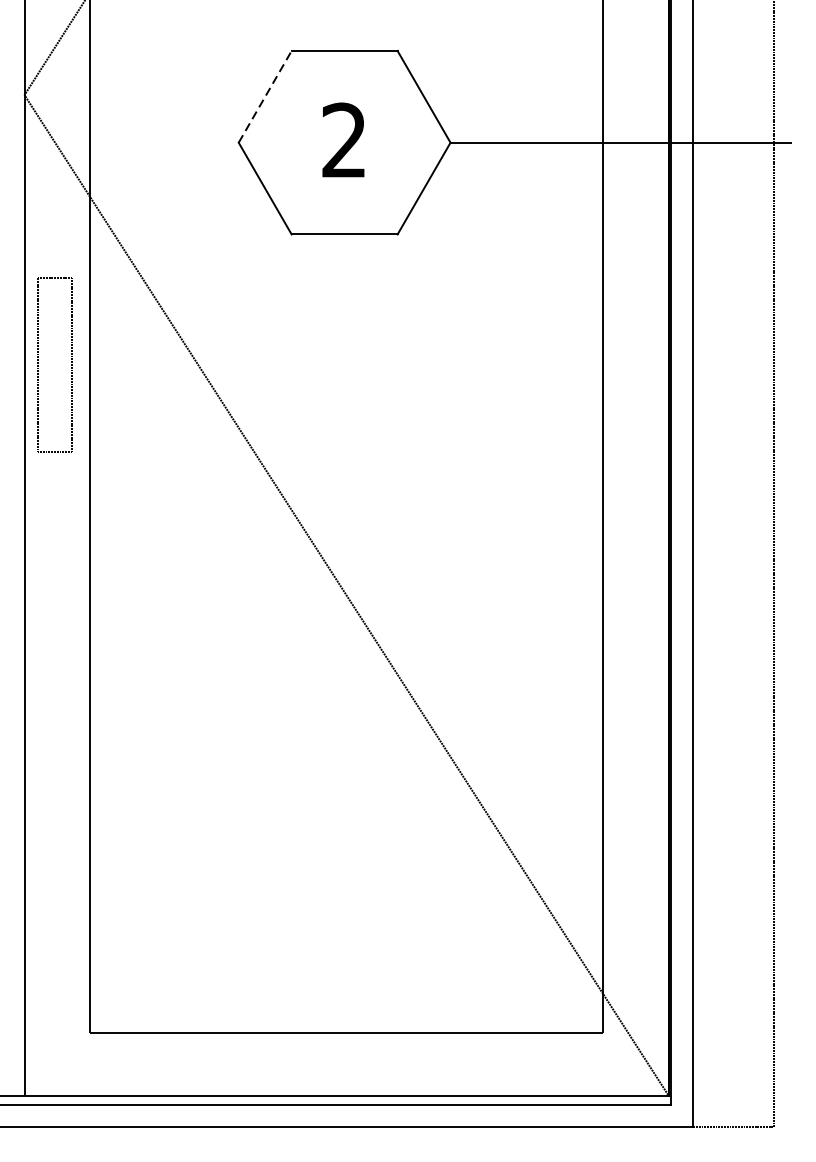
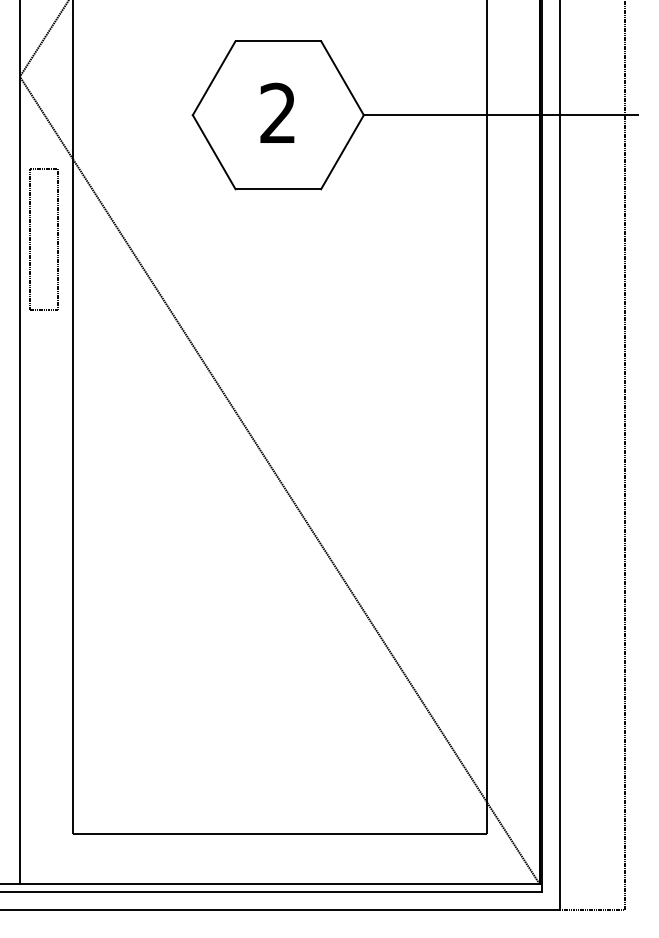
line: (265, 97) -> (214, 78), dashed -> solid
part: (37, 364) -> (30, 239), moved

